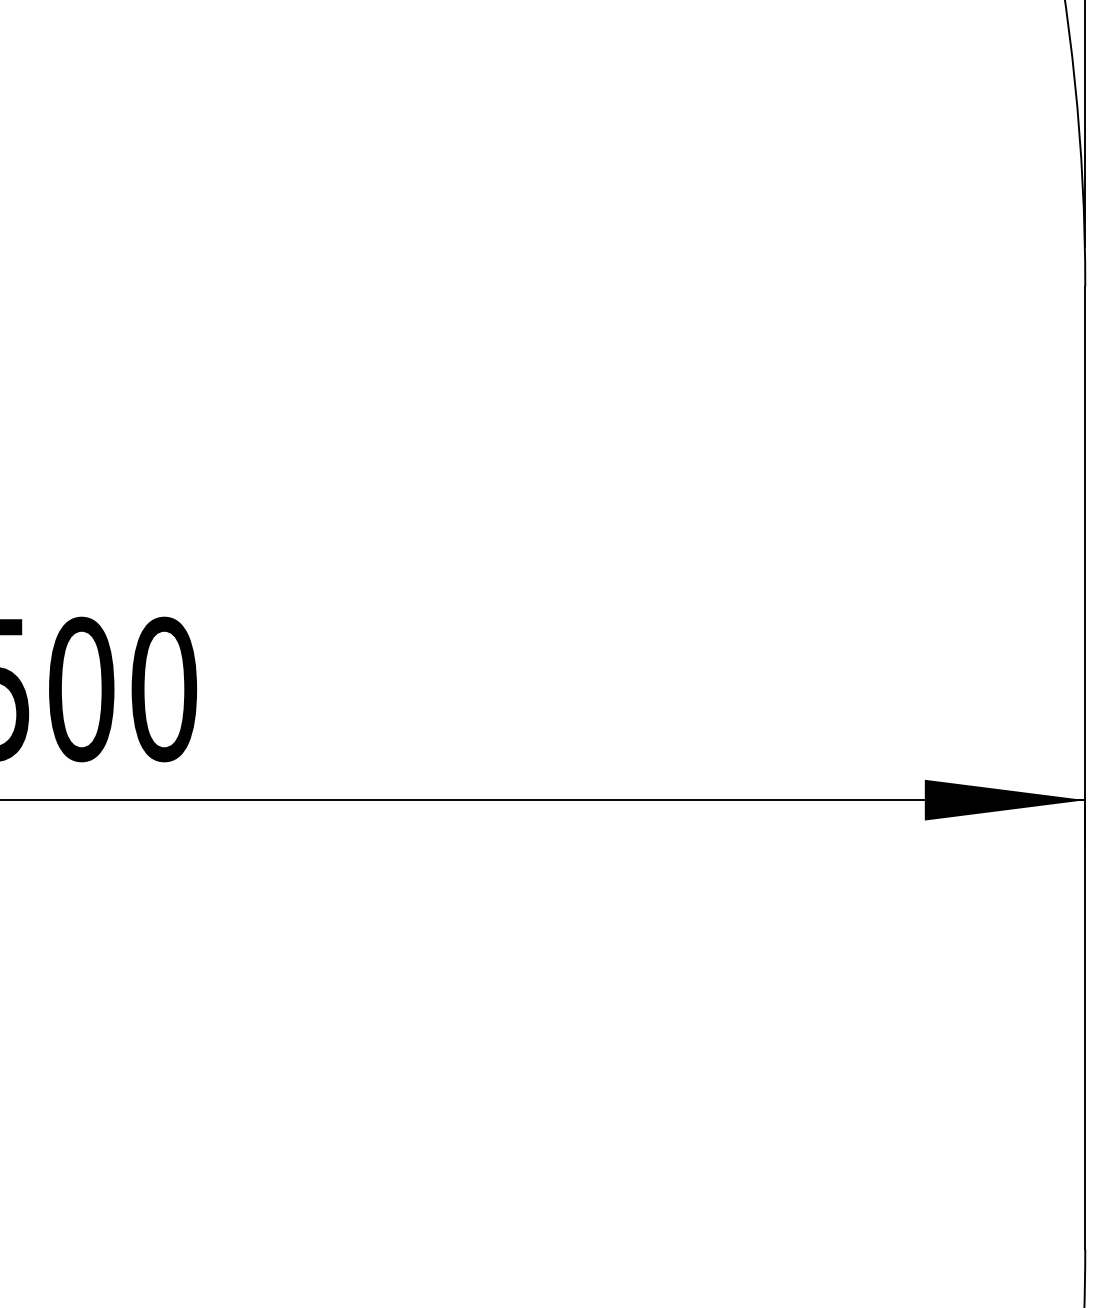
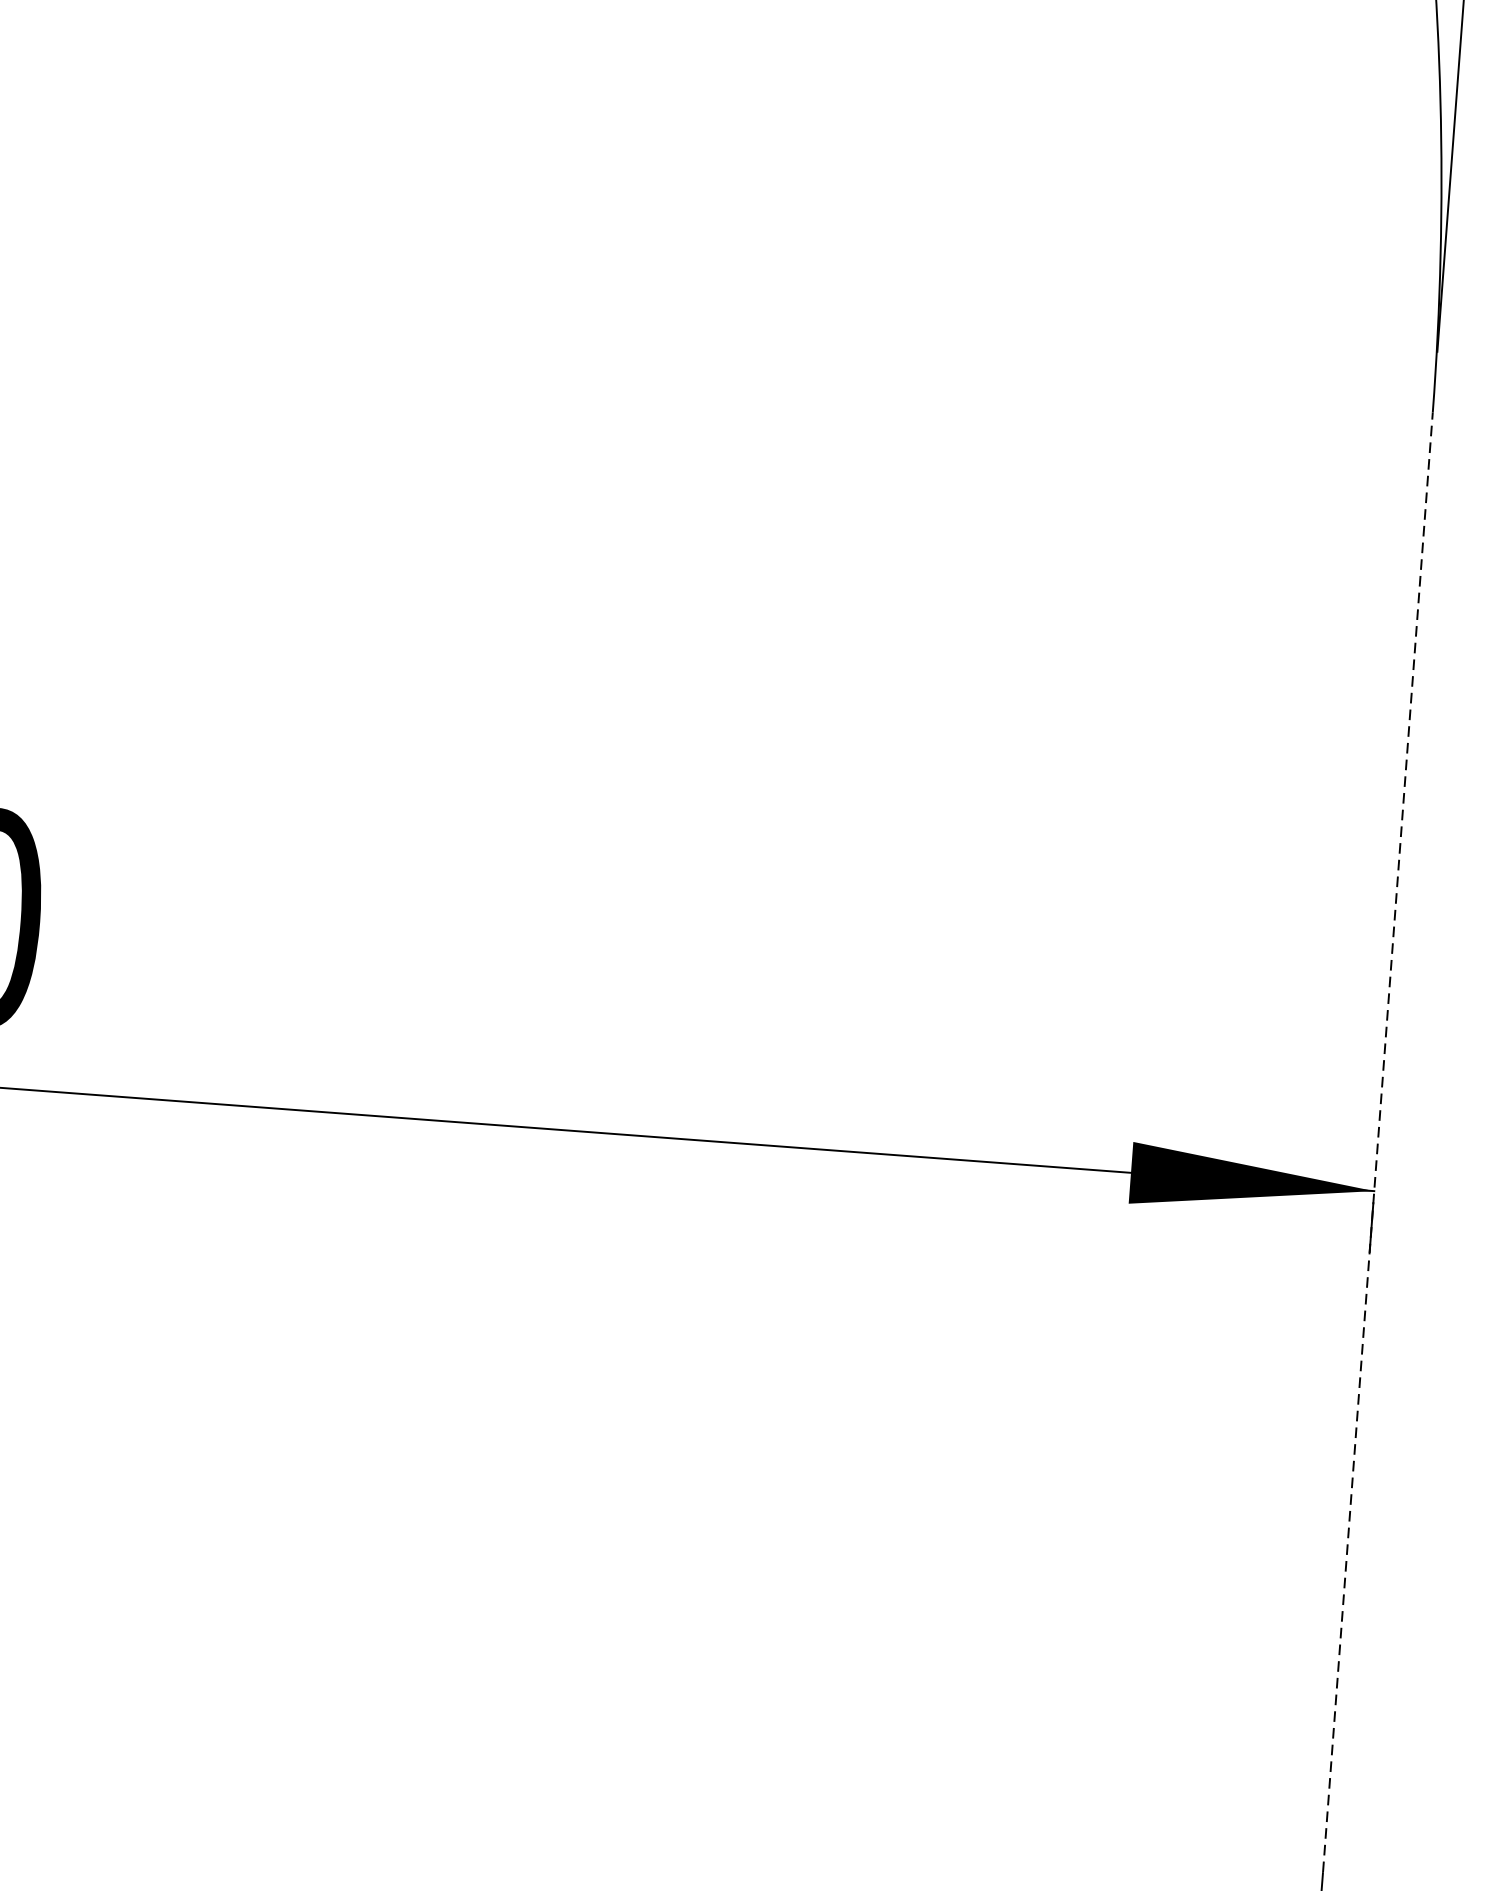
line: (1085, 767) -> (1378, 1141), solid -> dashed

